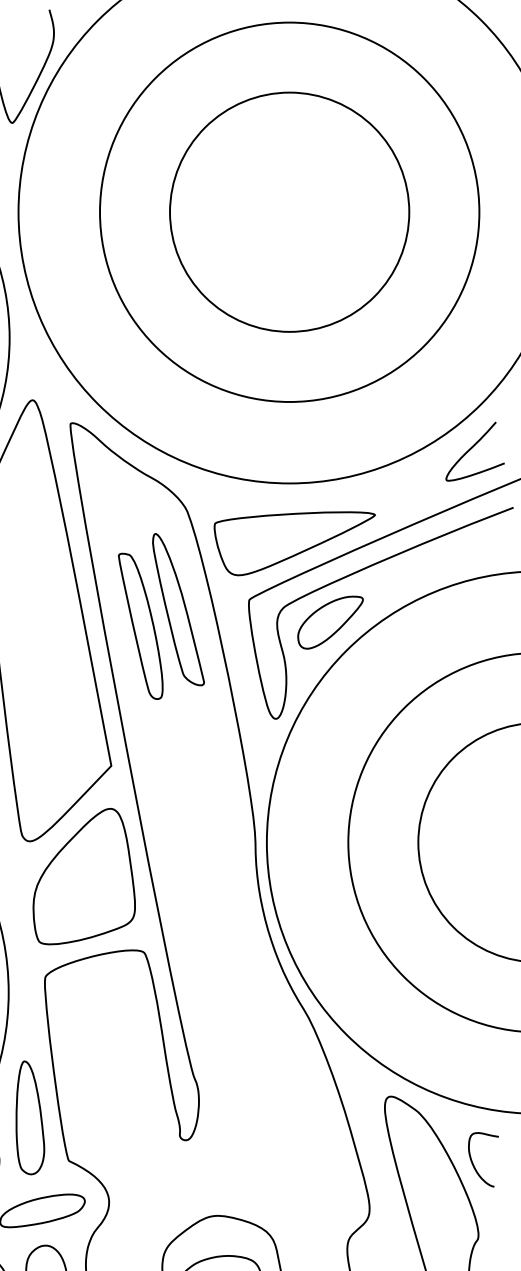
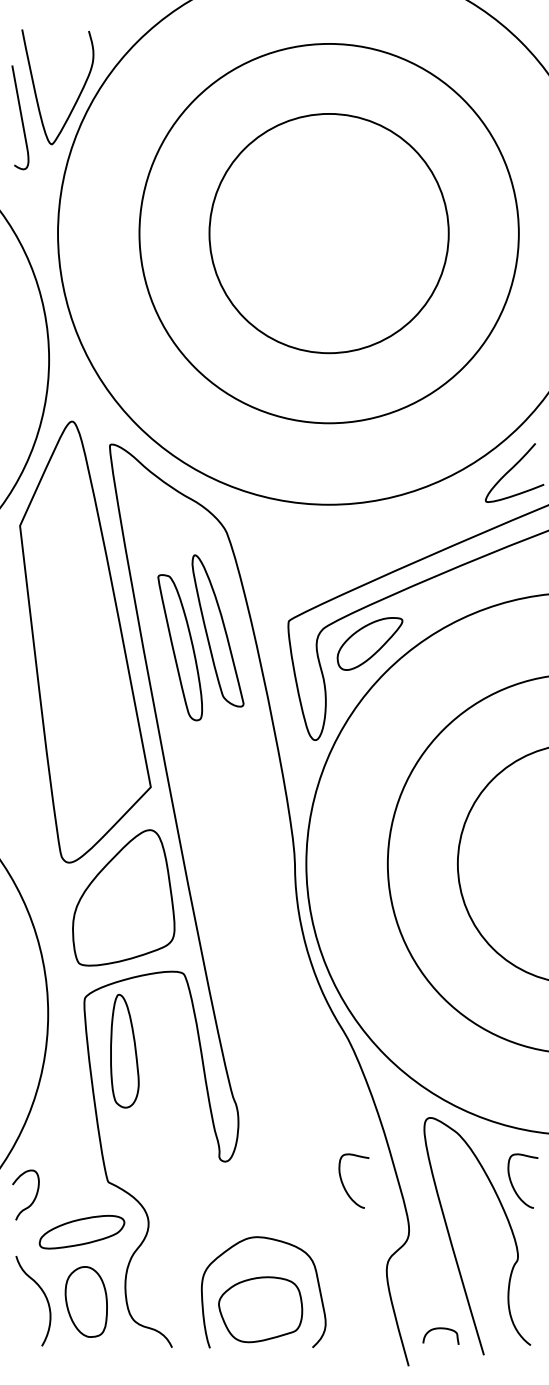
part: (295, 543) -> (334, 564), removed
part: (30, 1117) -> (124, 1050), moved
curve: (304, 1161) -> (343, 1182), added

